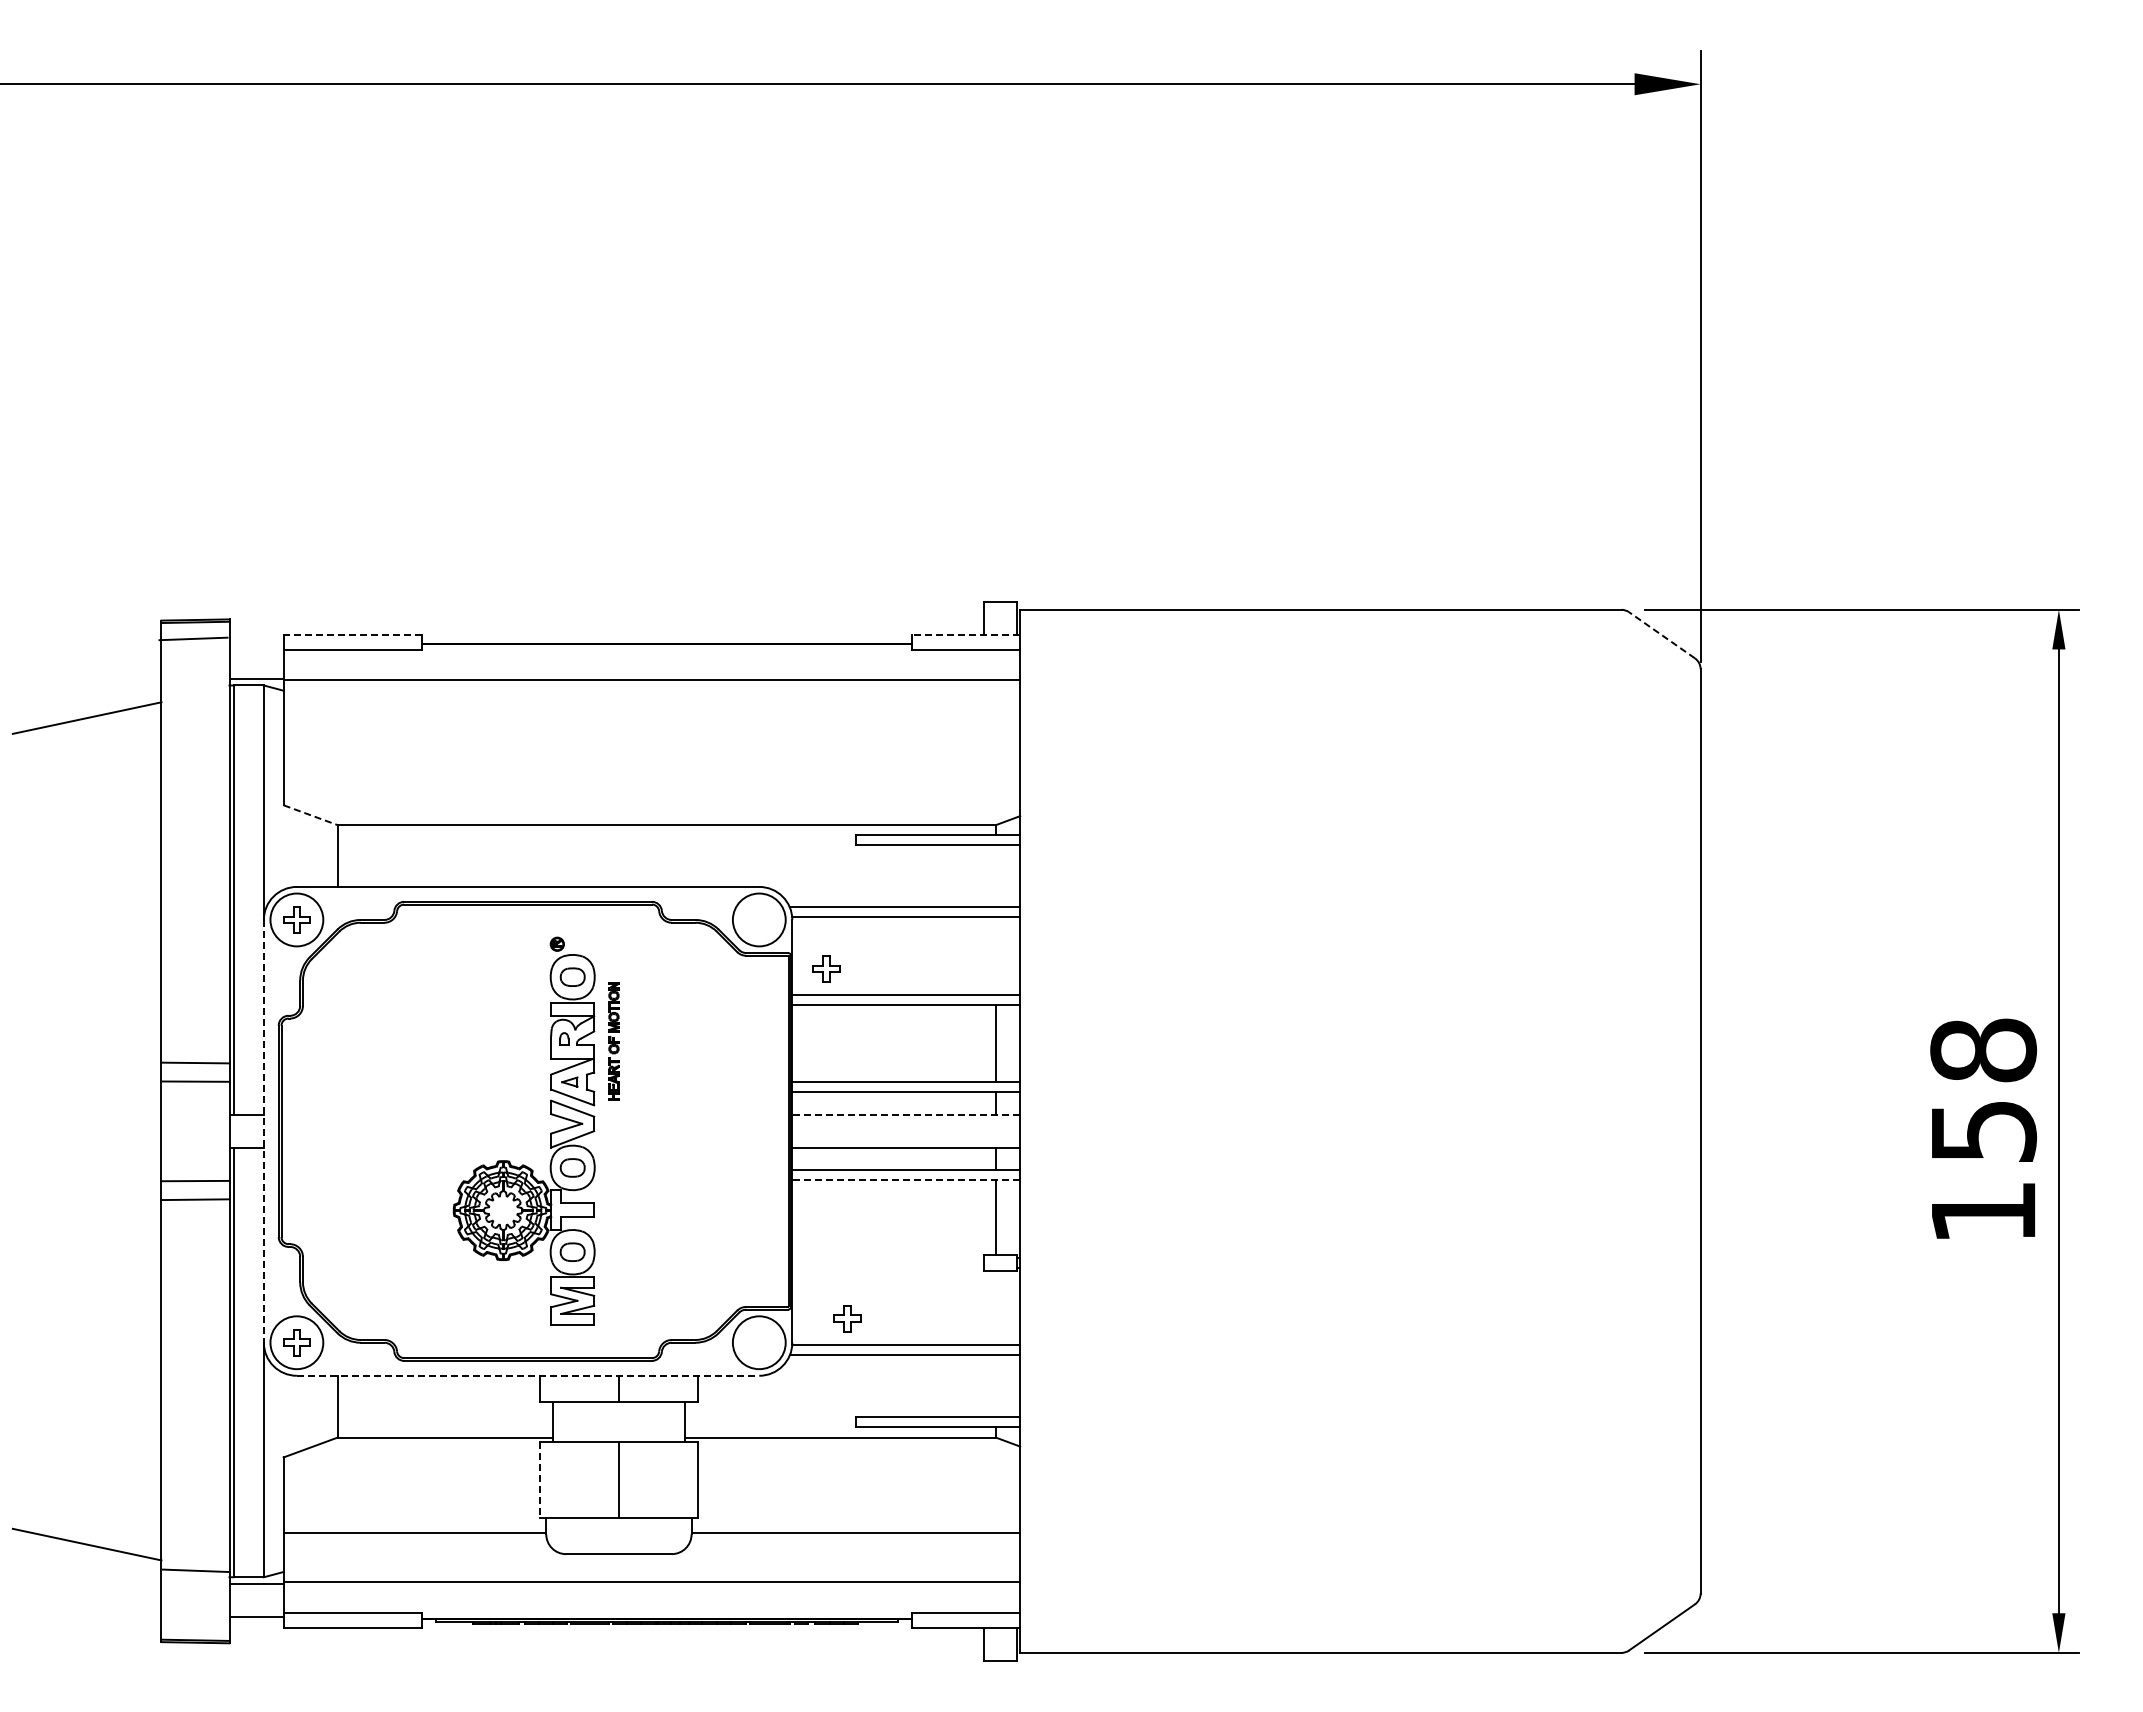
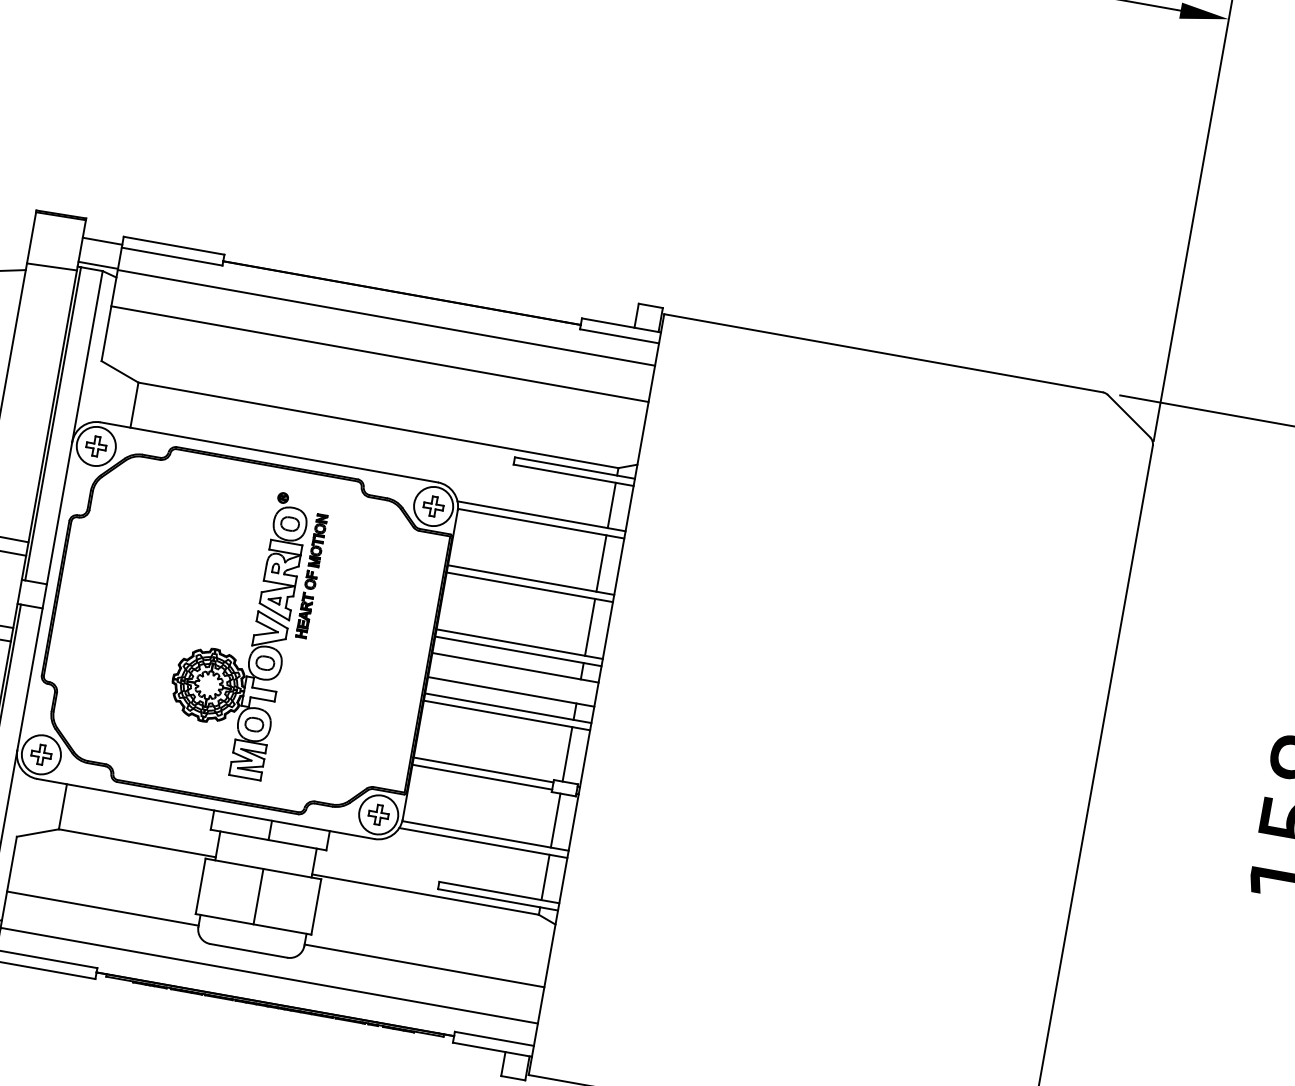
line: (352, 634) -> (173, 245), dashed -> solid
line: (965, 634) -> (621, 325), dashed -> solid
line: (1661, 635) -> (1128, 416), dashed -> solid
line: (193, 638) -> (52, 266), moved
line: (256, 645) -> (102, 241), added
line: (651, 730) -> (379, 354), added
line: (310, 815) -> (119, 372), dashed -> solid
line: (995, 876) -> (611, 505), added
line: (995, 955) -> (601, 563), added
part: (826, 968) -> (433, 506), moved
part: (613, 1040) -> (311, 575), size x1.43
line: (906, 1114) -> (515, 667), dashed -> solid
line: (263, 1131) -> (44, 596), dashed -> solid
line: (906, 1180) -> (507, 715), dashed -> solid
line: (887, 1258) -> (483, 770), added
line: (887, 1268) -> (481, 777), added
line: (995, 1308) -> (555, 820), added
part: (847, 1318) -> (378, 814), moved
line: (528, 1375) -> (206, 808), dashed -> solid
line: (995, 1386) -> (545, 877), added
line: (539, 1479) -> (200, 886), dashed -> solid

